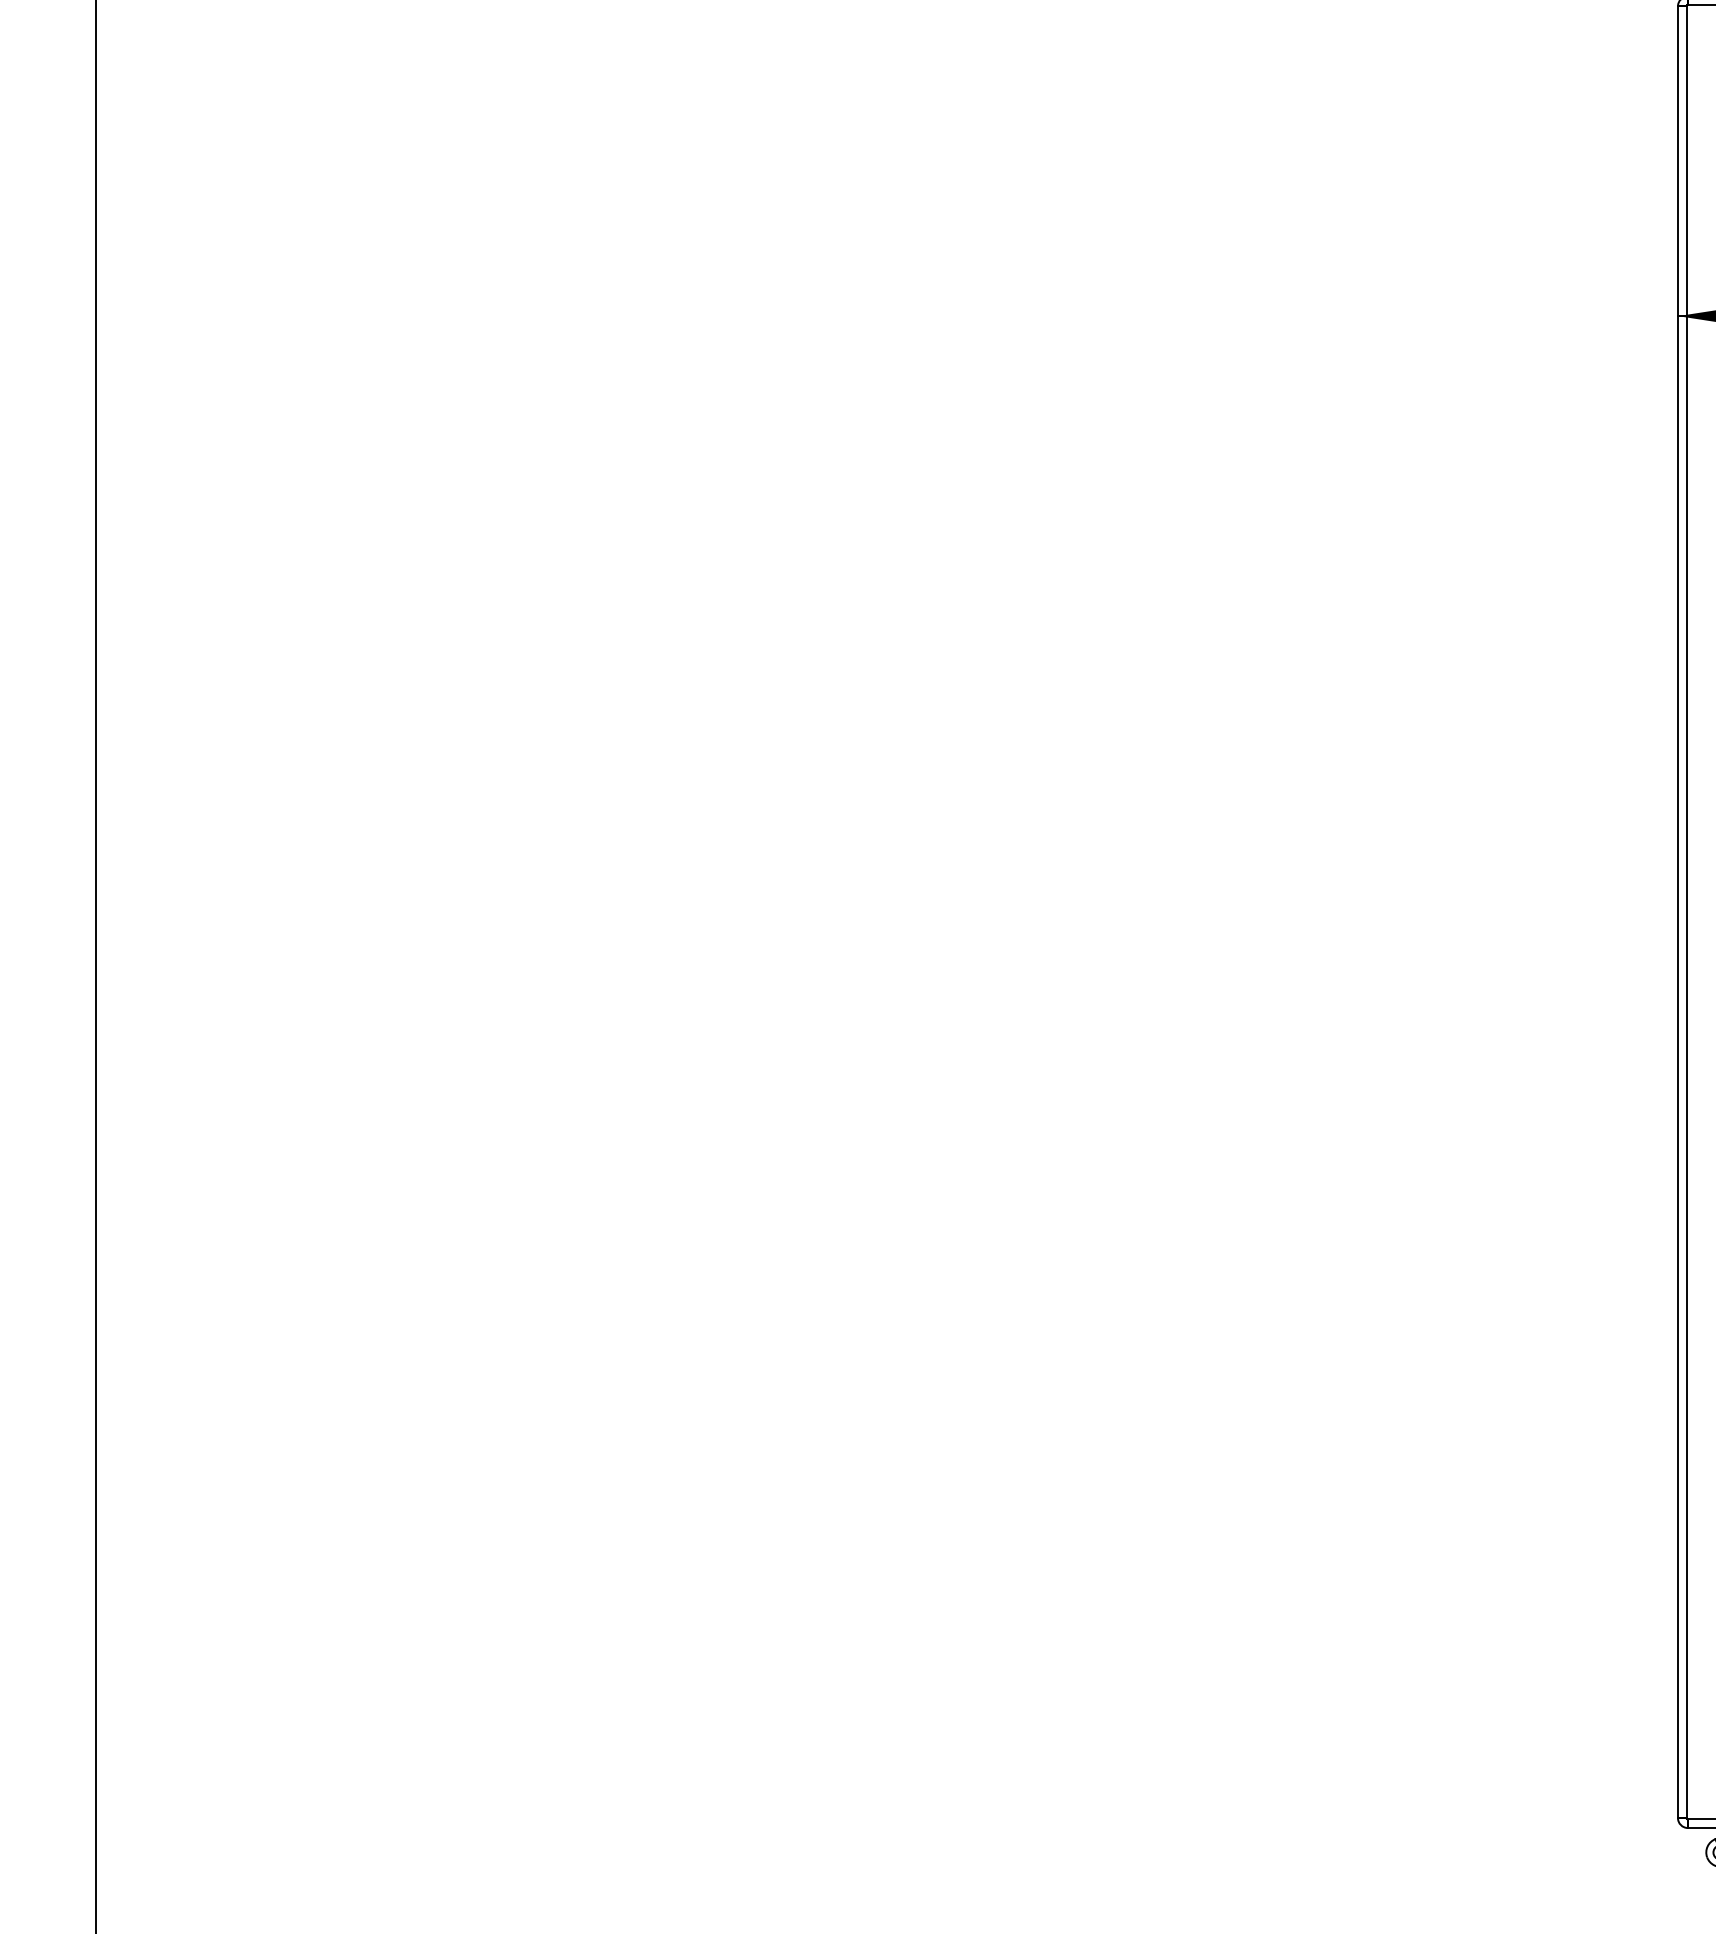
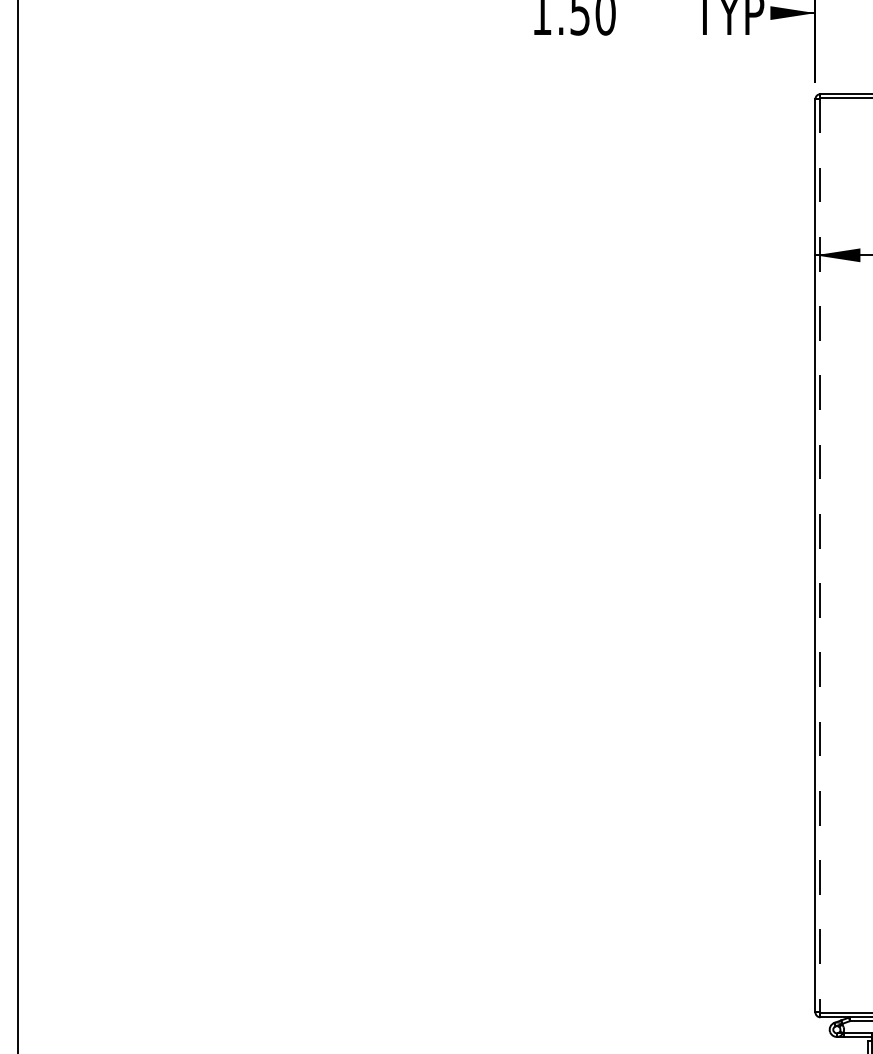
line: (1686, 913) -> (819, 556), solid -> dashed

